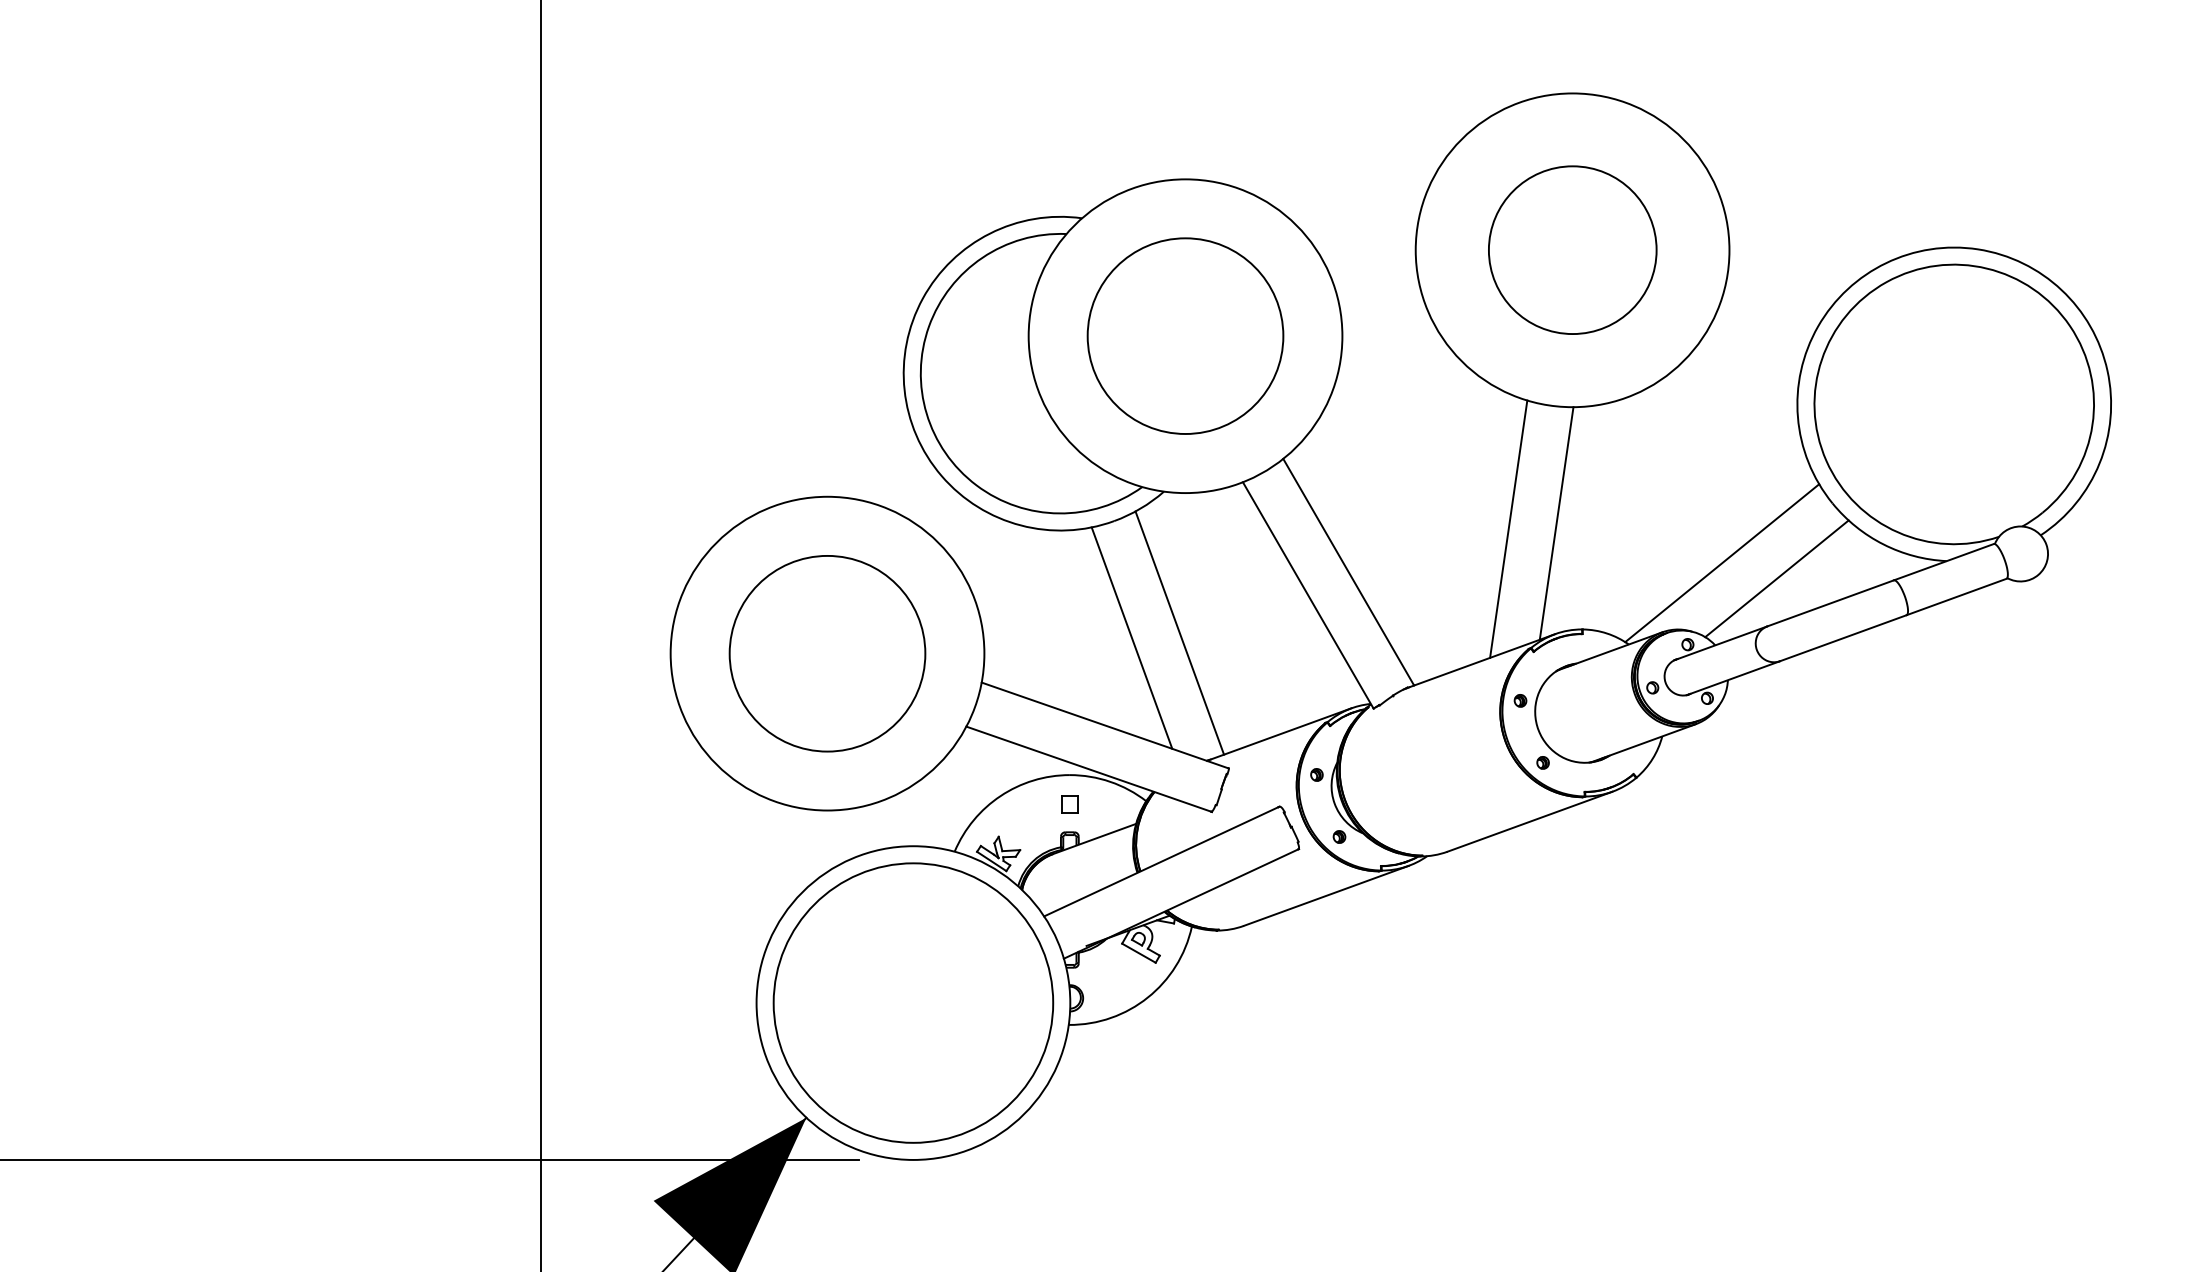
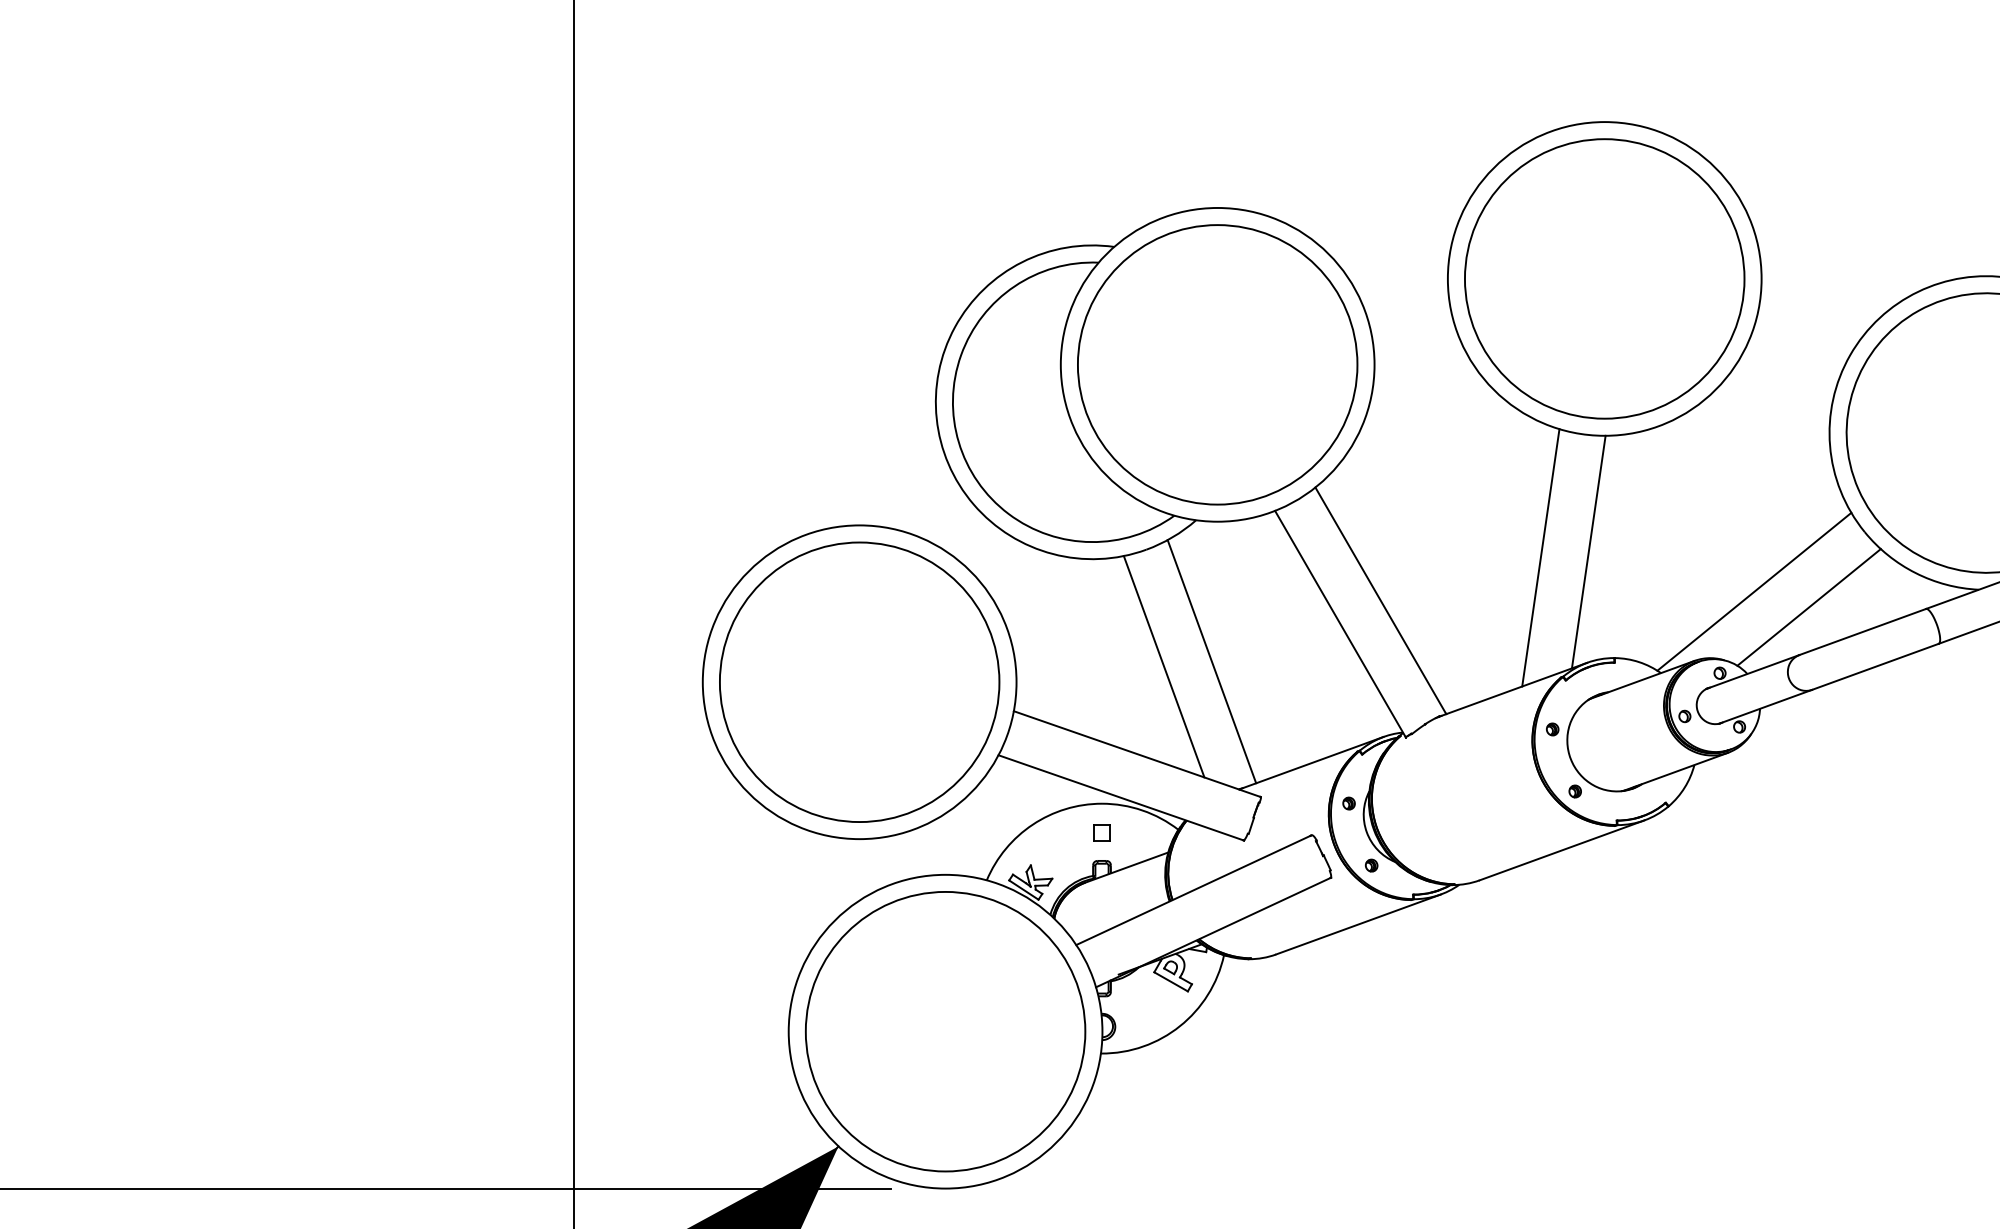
circle: (1572, 249) -> (1604, 278), size x1.67
circle: (1185, 335) -> (1217, 364), size x1.43
circle: (827, 653) -> (859, 682), size x1.43

